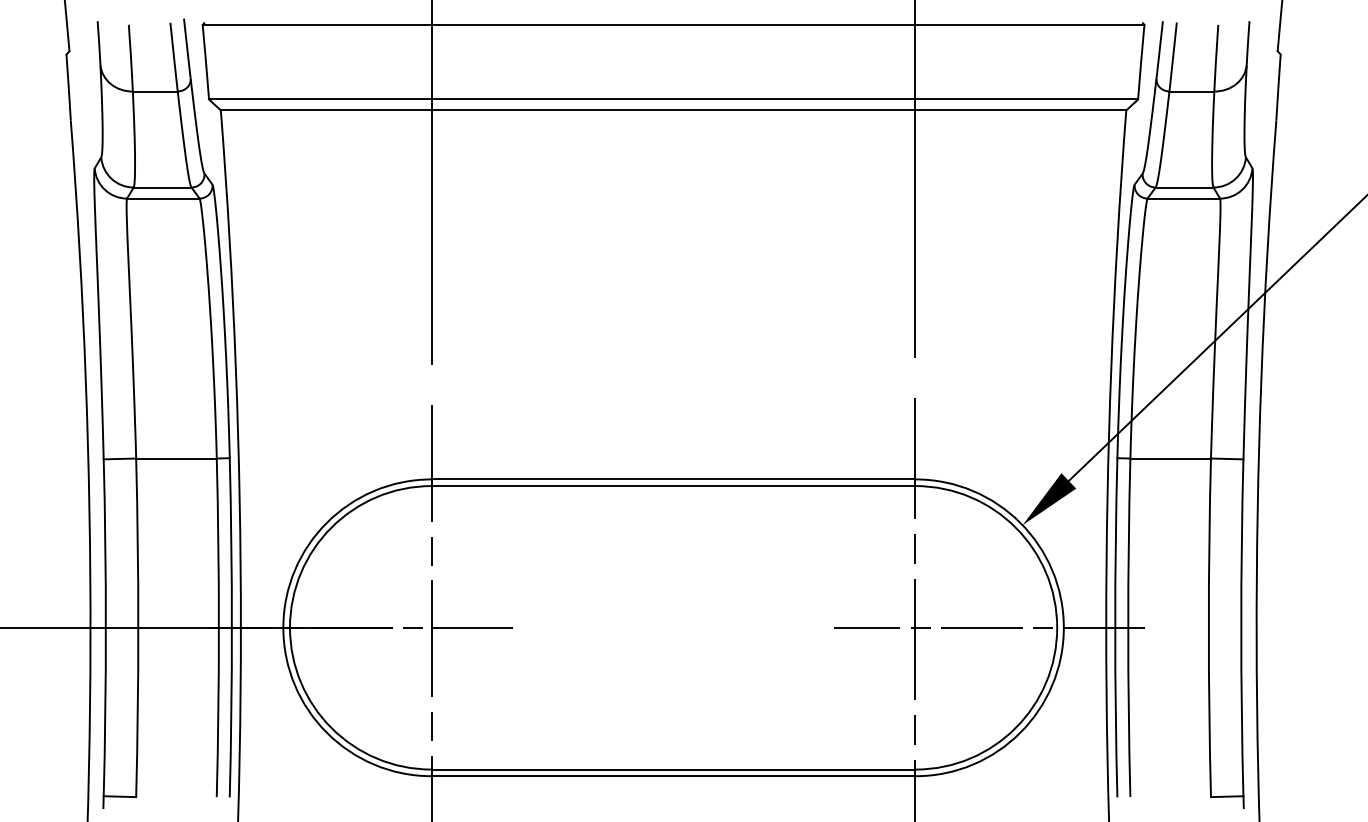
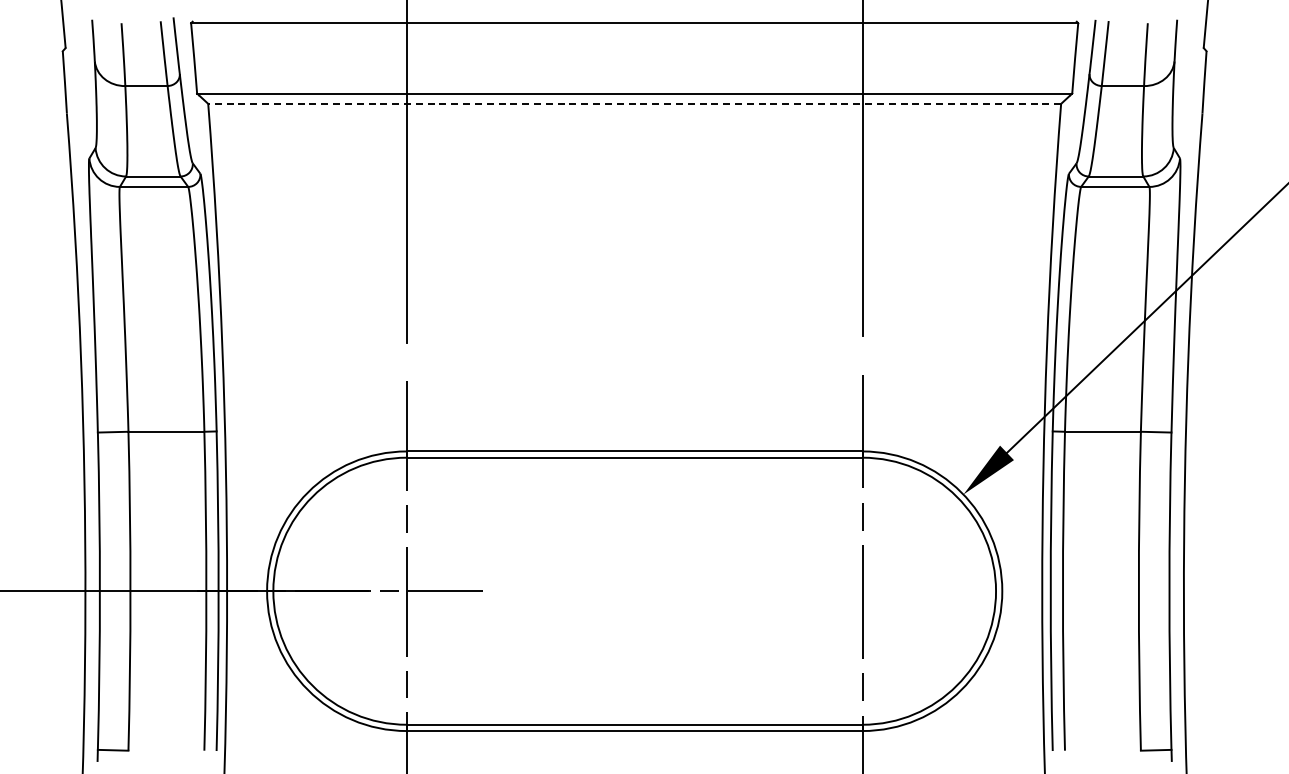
line: (673, 110) -> (634, 103), solid -> dashed
line: (988, 628) -> (931, 591), removed

